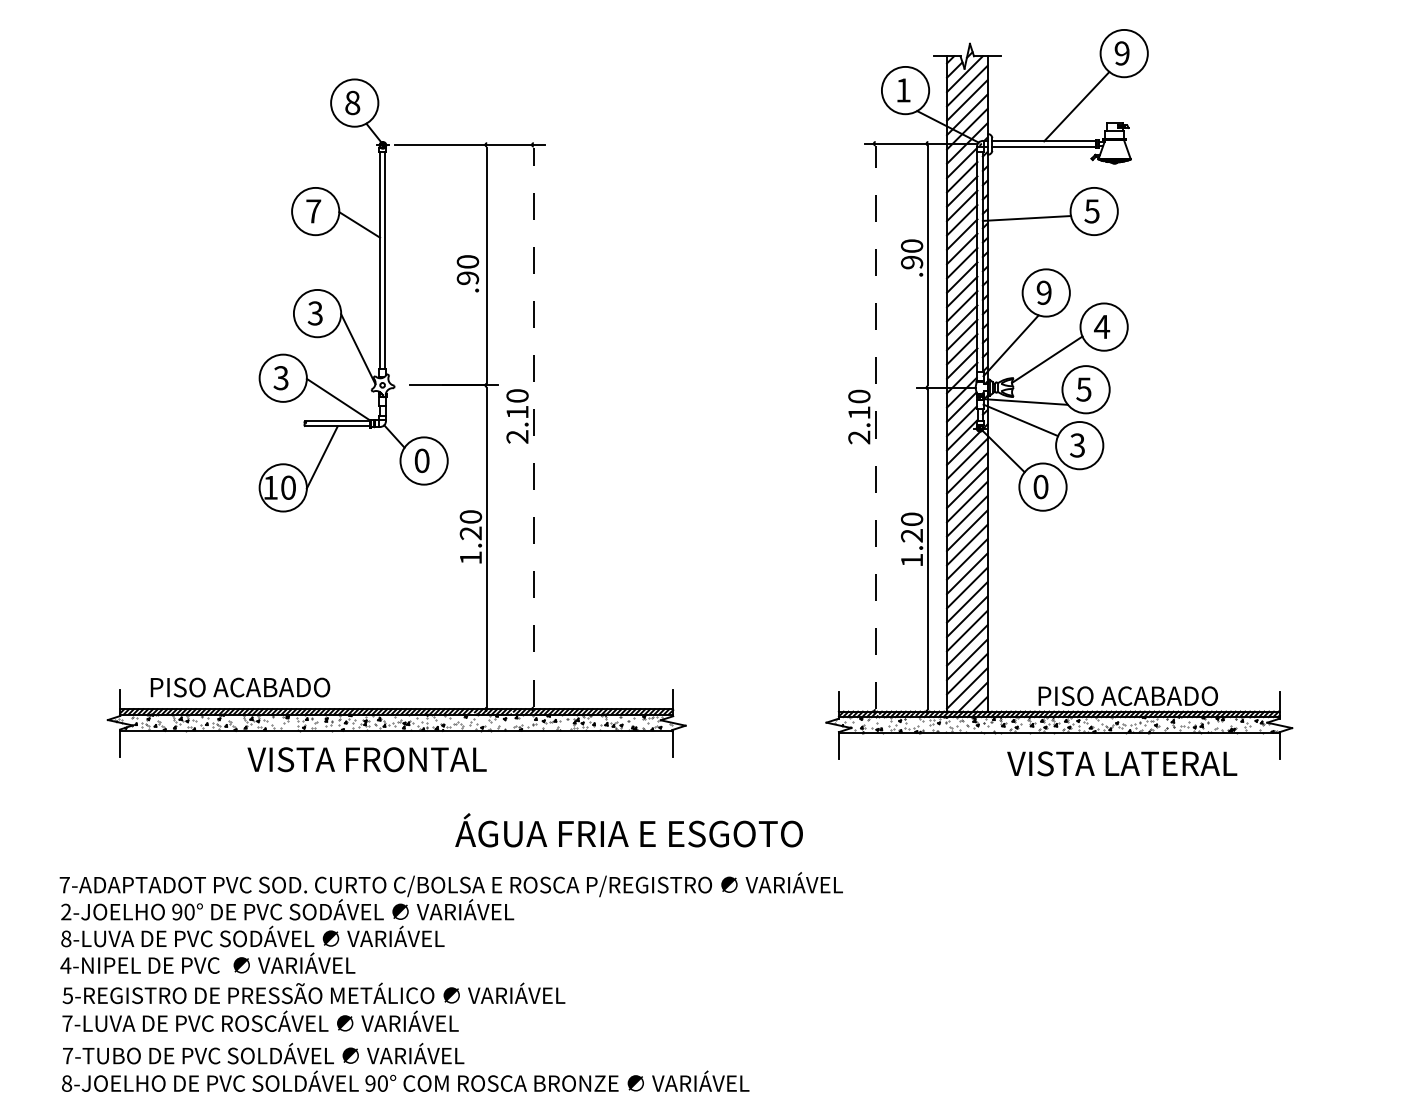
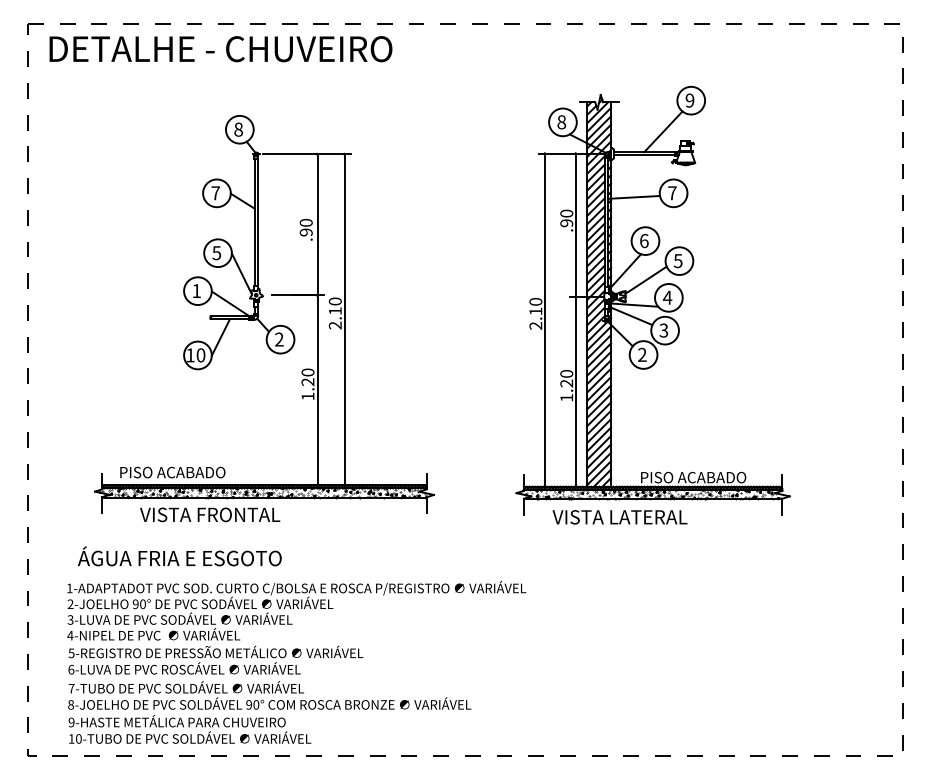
text: (903, 90) -> (561, 122), 1 -> 8
text: (1092, 211) -> (672, 193), 5 -> 7
text: (1044, 291) -> (644, 240), 9 -> 6
text: (316, 312) -> (217, 252), 3 -> 5
text: (1100, 327) -> (677, 261), 4 -> 5
text: (280, 378) -> (196, 291), 3 -> 1
text: (1083, 389) -> (667, 297), 5 -> 4
line: (533, 426) -> (344, 319), dashed -> solid
line: (875, 428) -> (545, 320), dashed -> solid
text: (422, 460) -> (279, 339), 0 -> 2
text: (1041, 487) -> (642, 355), 0 -> 2
text: (367, 759) -> (210, 514), moved
text: (1121, 764) -> (619, 517), moved
text: (628, 830) -> (179, 556), moved
text: (64, 885) -> (69, 588), 7-ADAPTADOT -> 1-ADAPTADOT
text: (66, 938) -> (70, 619), 8-LUVA -> 3-LUVA
text: (67, 1023) -> (71, 669), 7-LUVA -> 6-LUVA

